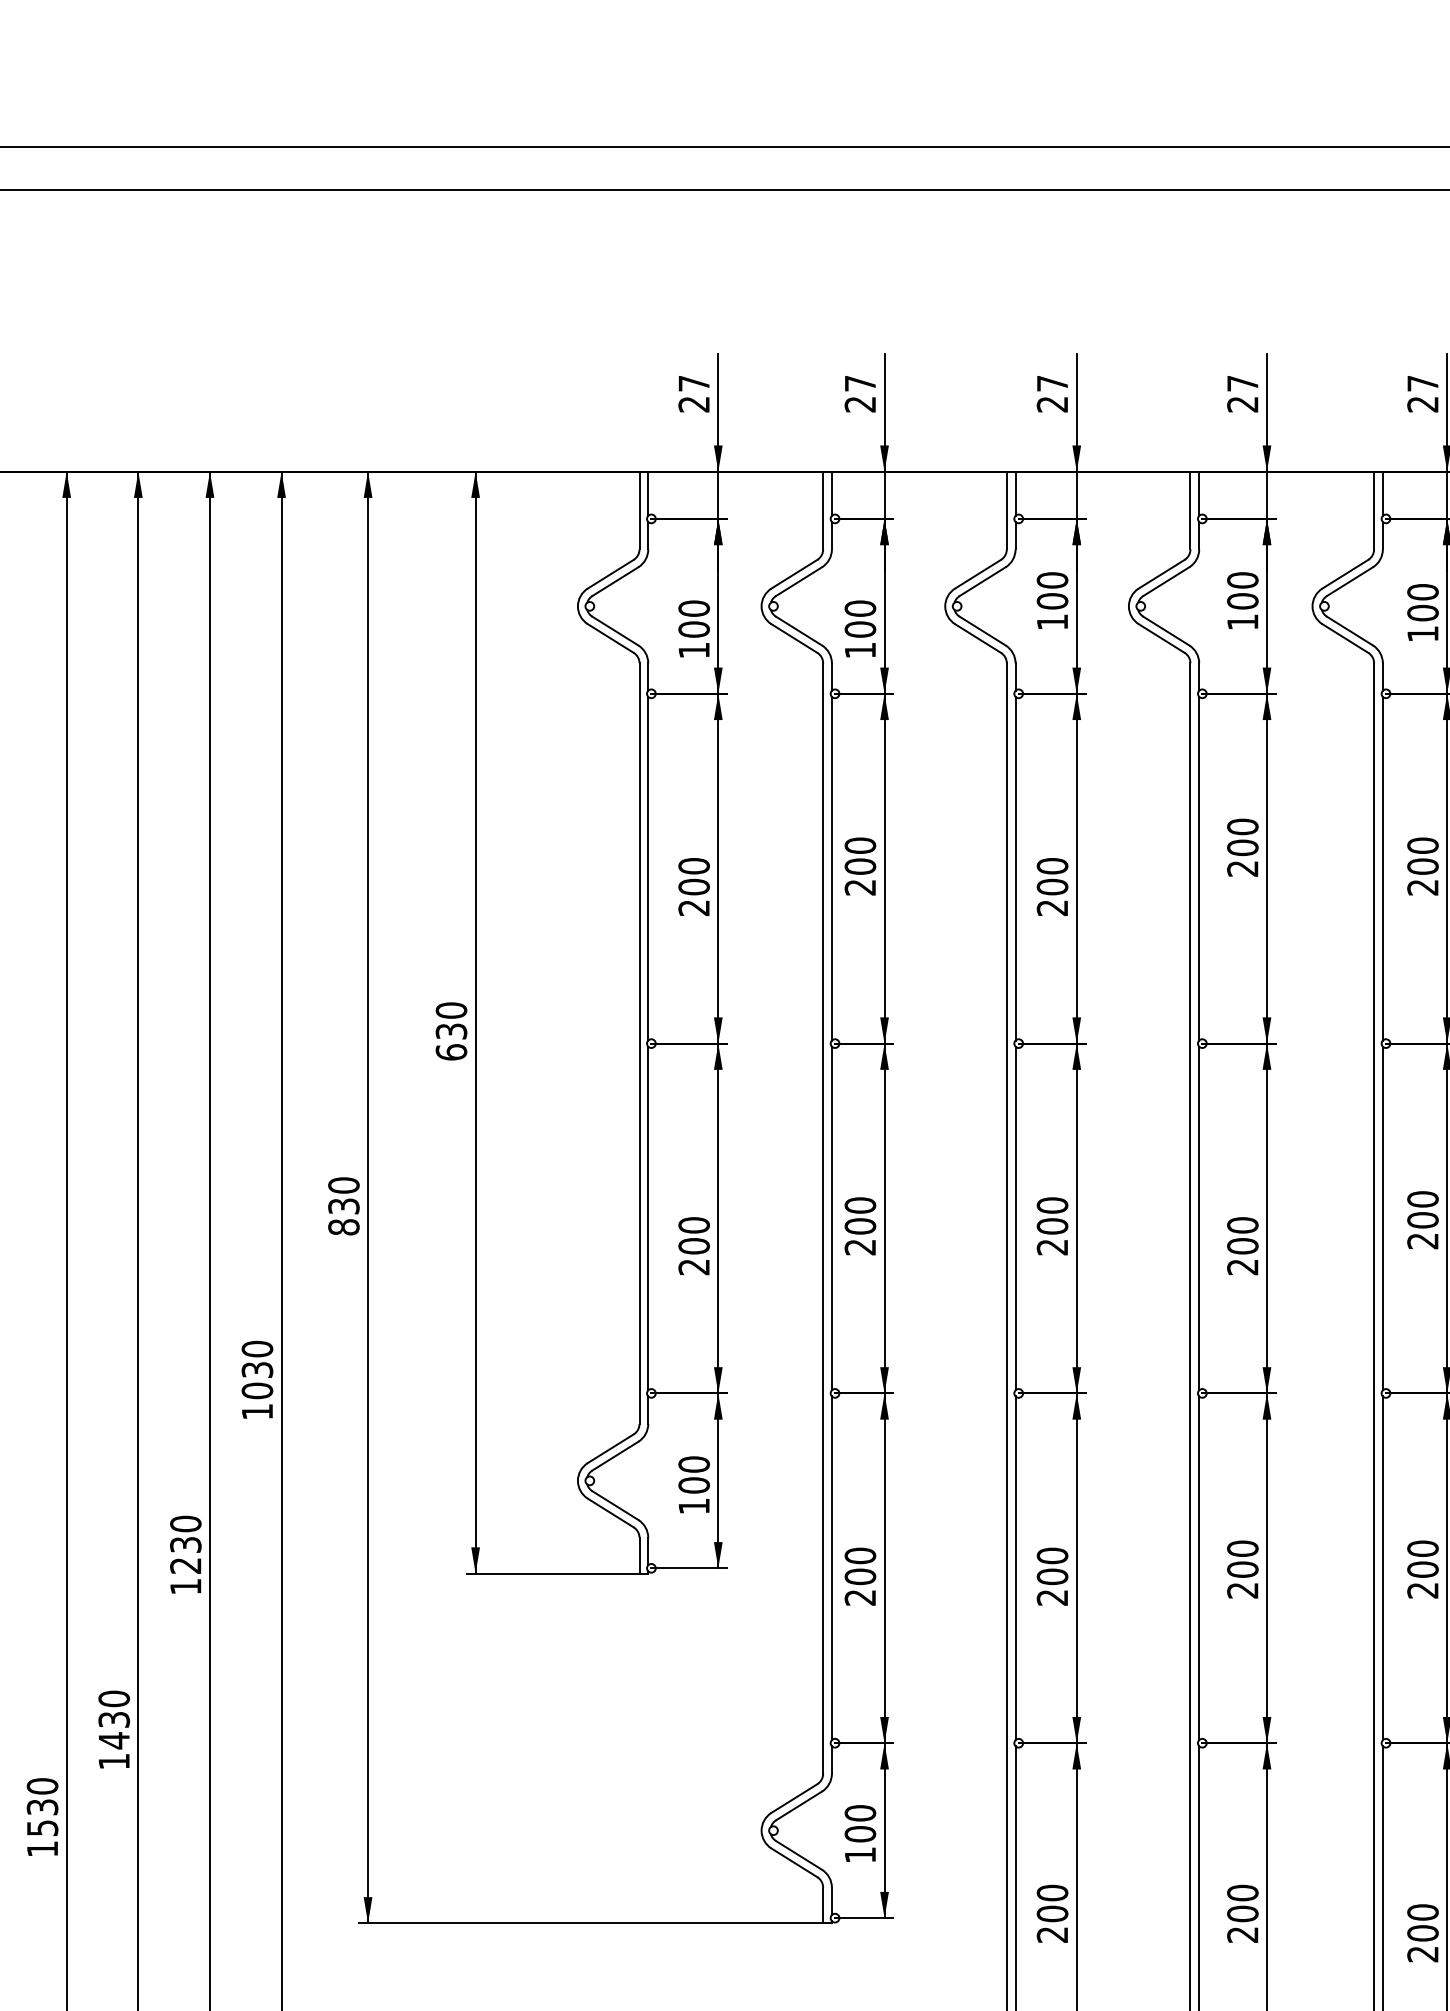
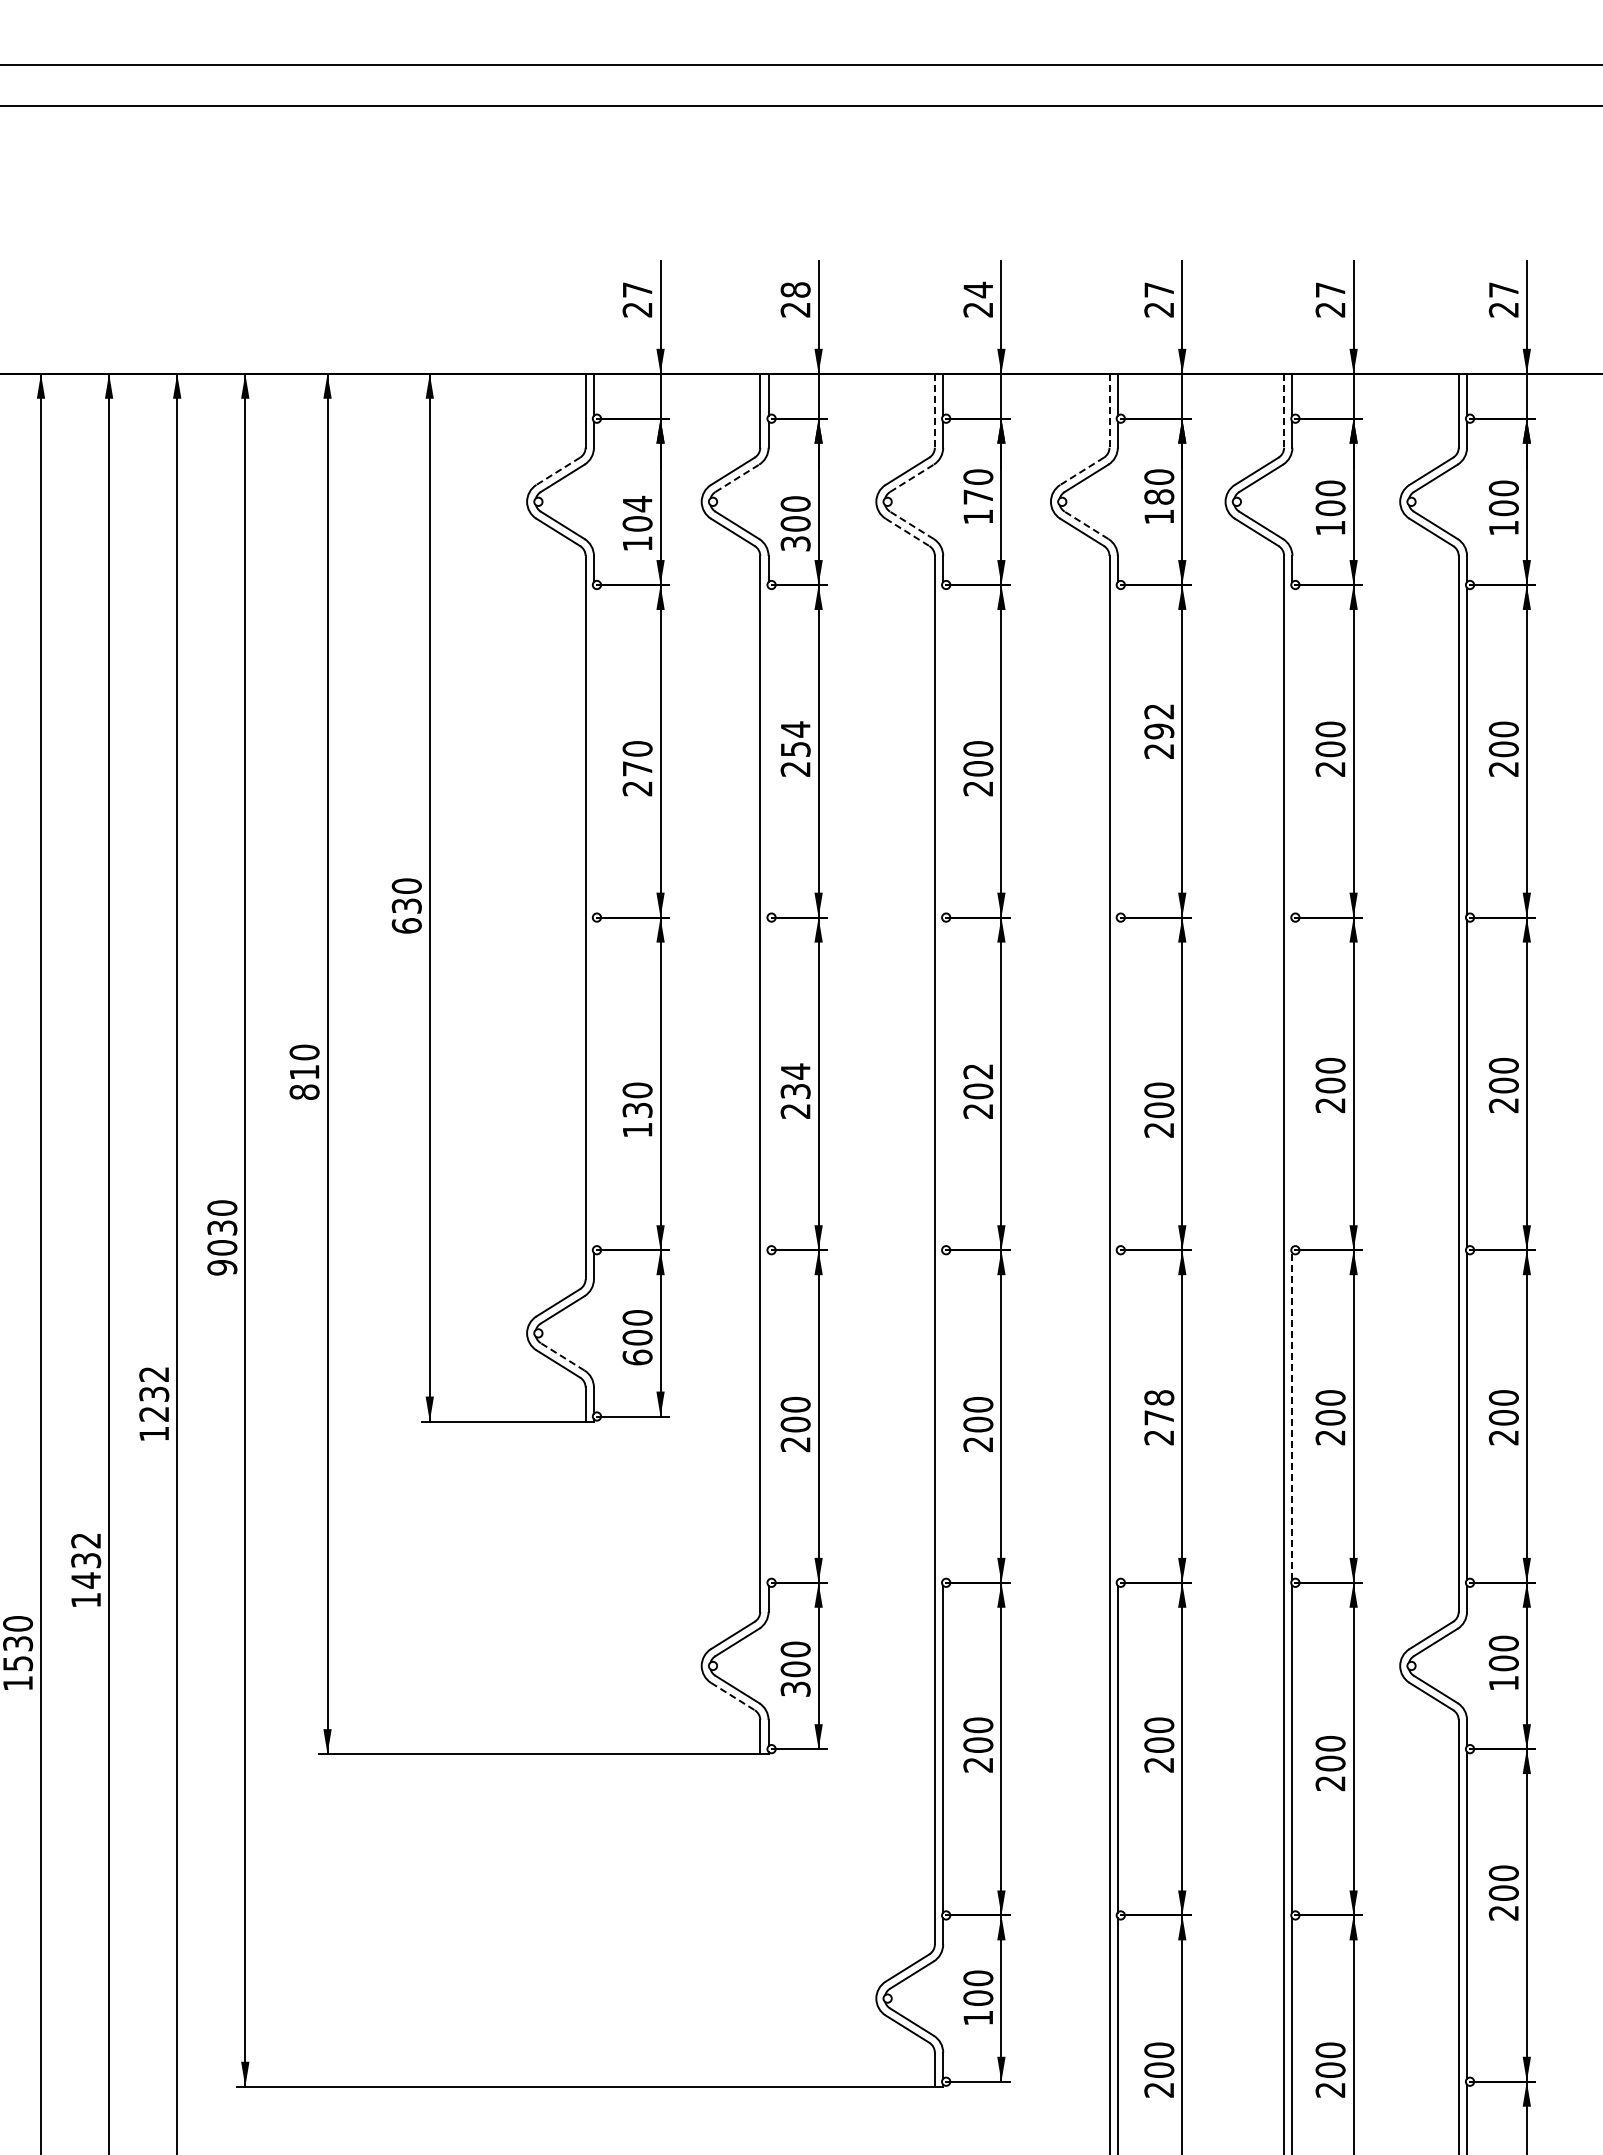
text: (860, 383) -> (795, 289), 27 -> 28
text: (1051, 383) -> (977, 289), 27 -> 24
line: (1006, 510) -> (934, 410), solid -> dashed
line: (1190, 510) -> (1109, 410), solid -> dashed
line: (1374, 510) -> (1284, 410), solid -> dashed
line: (610, 574) -> (558, 471), solid -> dashed
line: (1162, 574) -> (1082, 471), solid -> dashed
line: (799, 581) -> (737, 478), solid -> dashed
line: (982, 581) -> (911, 478), solid -> dashed
text: (1052, 600) -> (978, 496), 100 -> 170
text: (1243, 600) -> (1159, 496), 100 -> 180
text: (694, 608) -> (637, 503), 100 -> 104
line: (982, 631) -> (911, 525), solid -> dashed
line: (1166, 631) -> (1086, 525), solid -> dashed
line: (978, 638) -> (907, 532), solid -> dashed
text: (860, 650) -> (795, 543), 100 -> 300
text: (1243, 837) -> (1159, 721), 200 -> 292
text: (860, 856) -> (795, 739), 200 -> 254
line: (647, 867) -> (593, 750), removed
line: (831, 867) -> (768, 750), removed
line: (1015, 867) -> (943, 750), removed
line: (1198, 867) -> (1117, 750), removed
line: (1382, 867) -> (1292, 750), removed
text: (694, 886) -> (637, 768), 200 -> 270
text: (1052, 1205) -> (978, 1071), 200 -> 202
text: (343, 1206) -> (304, 1072), 830 -> 810
text: (860, 1215) -> (795, 1081), 200 -> 234
line: (647, 1218) -> (593, 1083), removed
line: (831, 1218) -> (768, 1083), removed
line: (1015, 1218) -> (943, 1083), removed
line: (1198, 1218) -> (1117, 1083), removed
line: (1382, 1218) -> (1292, 1083), removed
text: (694, 1255) -> (637, 1119), 200 -> 130
text: (257, 1411) -> (222, 1267), 1030 -> 9030
line: (615, 1505) -> (562, 1356), solid -> dashed
text: (694, 1506) -> (637, 1357), 100 -> 600
text: (186, 1524) -> (154, 1374), 1230 -> 1232
text: (1243, 1558) -> (1159, 1407), 200 -> 278
line: (831, 1568) -> (768, 1416), removed
line: (1015, 1568) -> (943, 1416), removed
line: (1198, 1568) -> (1117, 1416), removed
line: (1382, 1568) -> (1292, 1416), solid -> dashed
text: (114, 1698) -> (86, 1540), 1430 -> 1432
text: (860, 1854) -> (795, 1688), 100 -> 300
line: (793, 1862) -> (732, 1696), solid -> dashed

